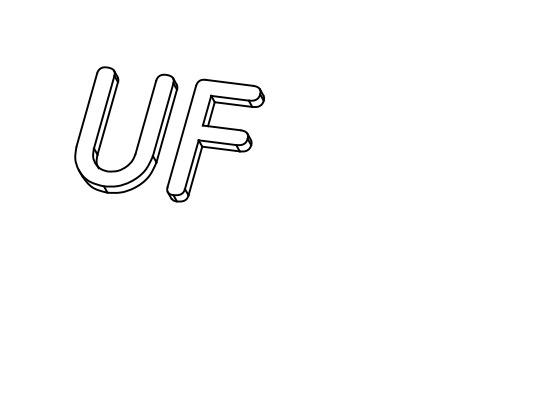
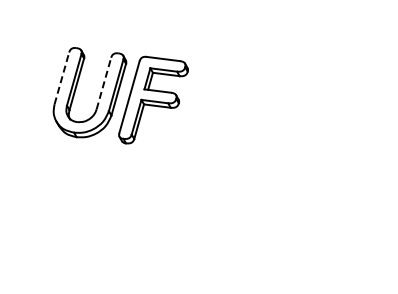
line: (86, 110) -> (61, 78), solid -> dashed
line: (145, 117) -> (103, 83), solid -> dashed

